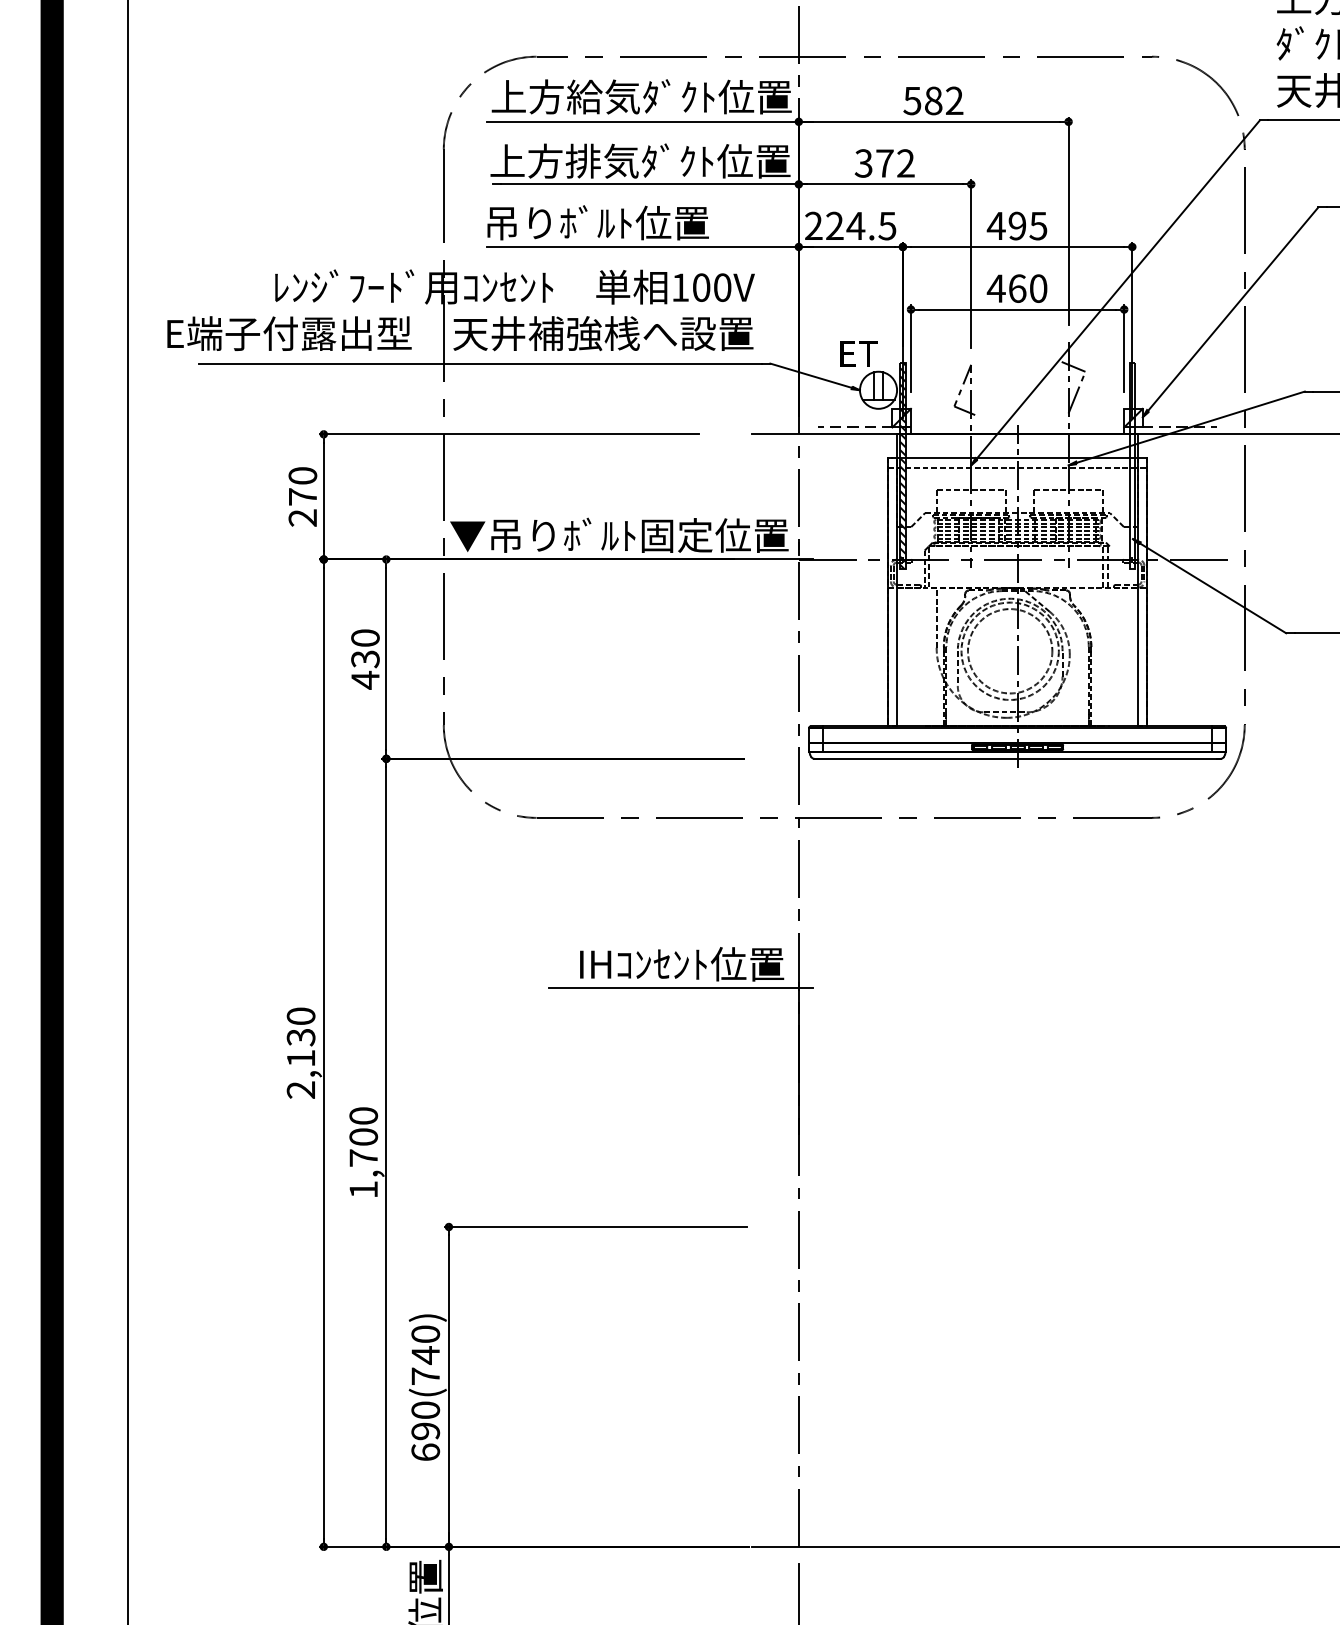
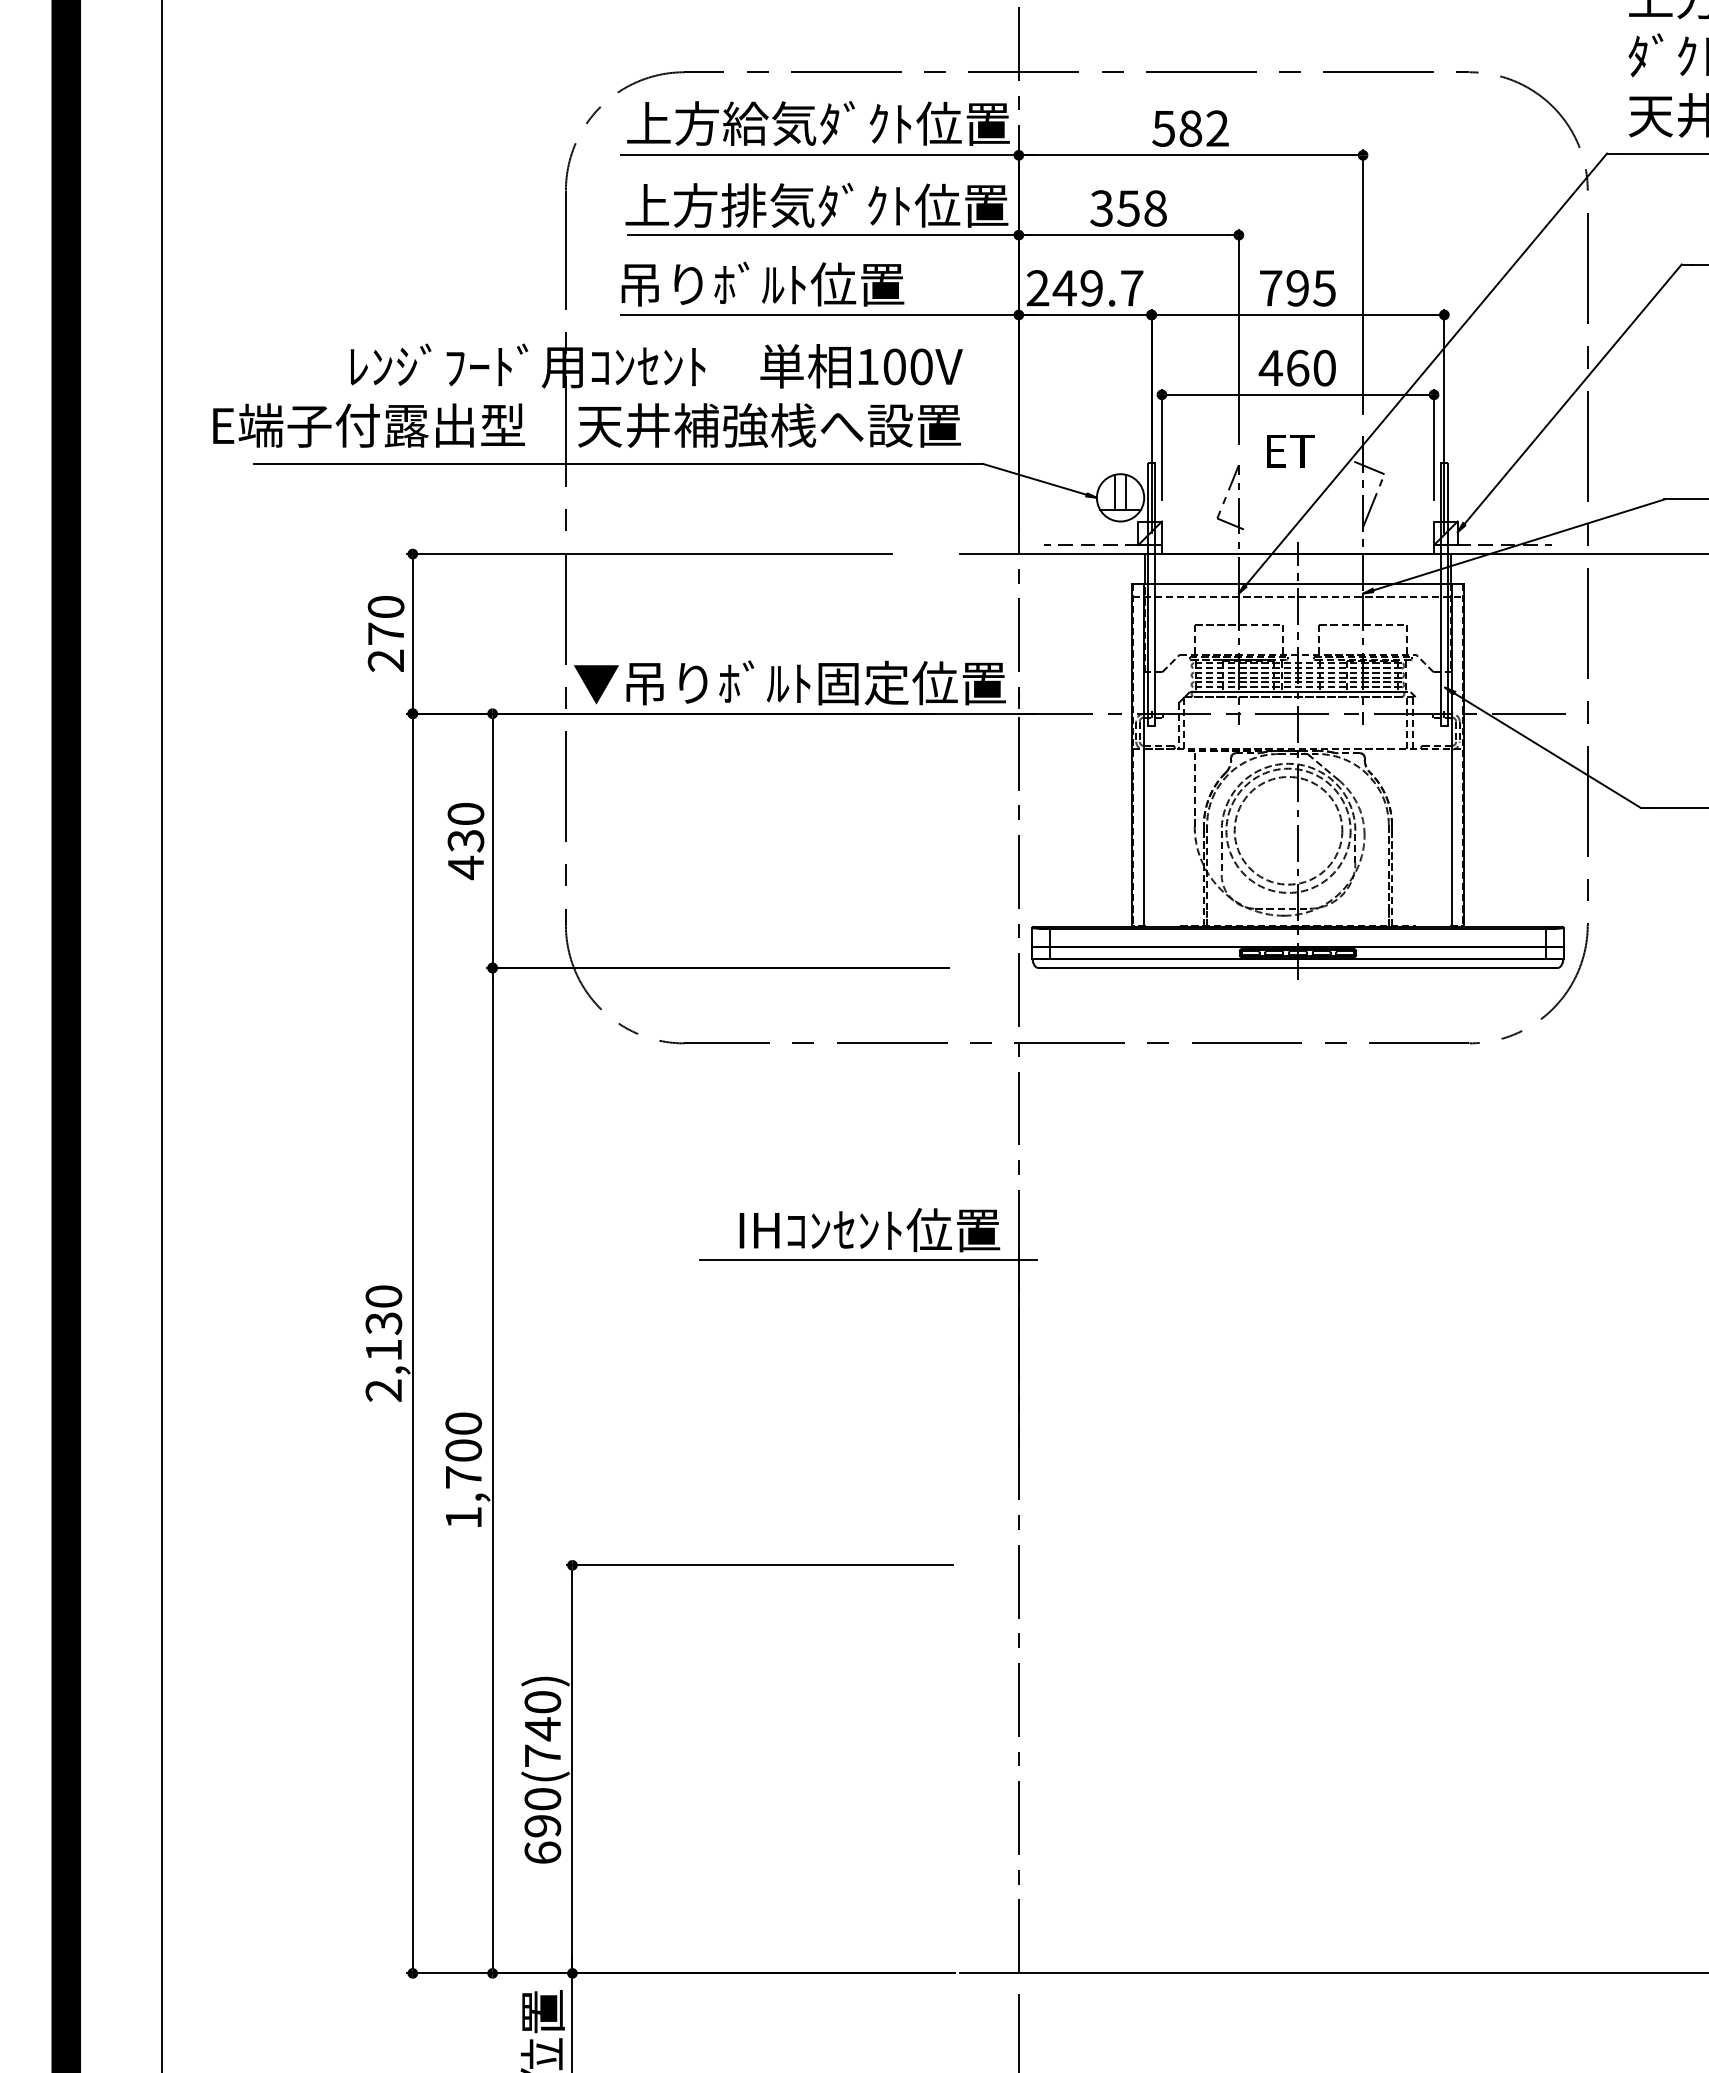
text: (894, 163) -> (1141, 208), 372 -> 358
text: (860, 226) -> (1097, 288), 224.5 -> 249.7
text: (996, 226) -> (1270, 288), 495 -> 795
text: (858, 353) -> (1290, 451), moved
hatch: (902, 466) -> (1151, 594), removed

